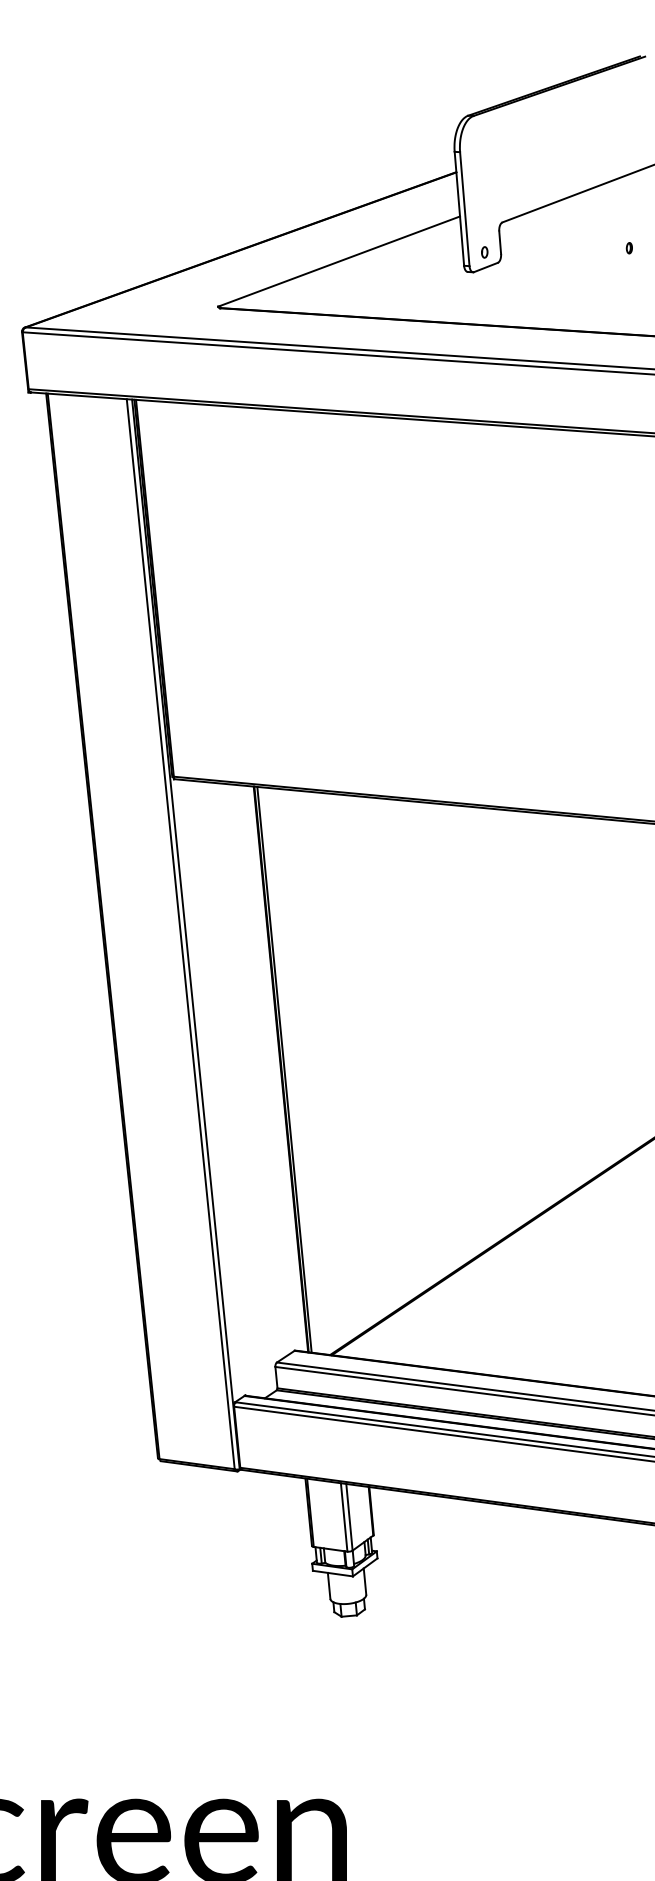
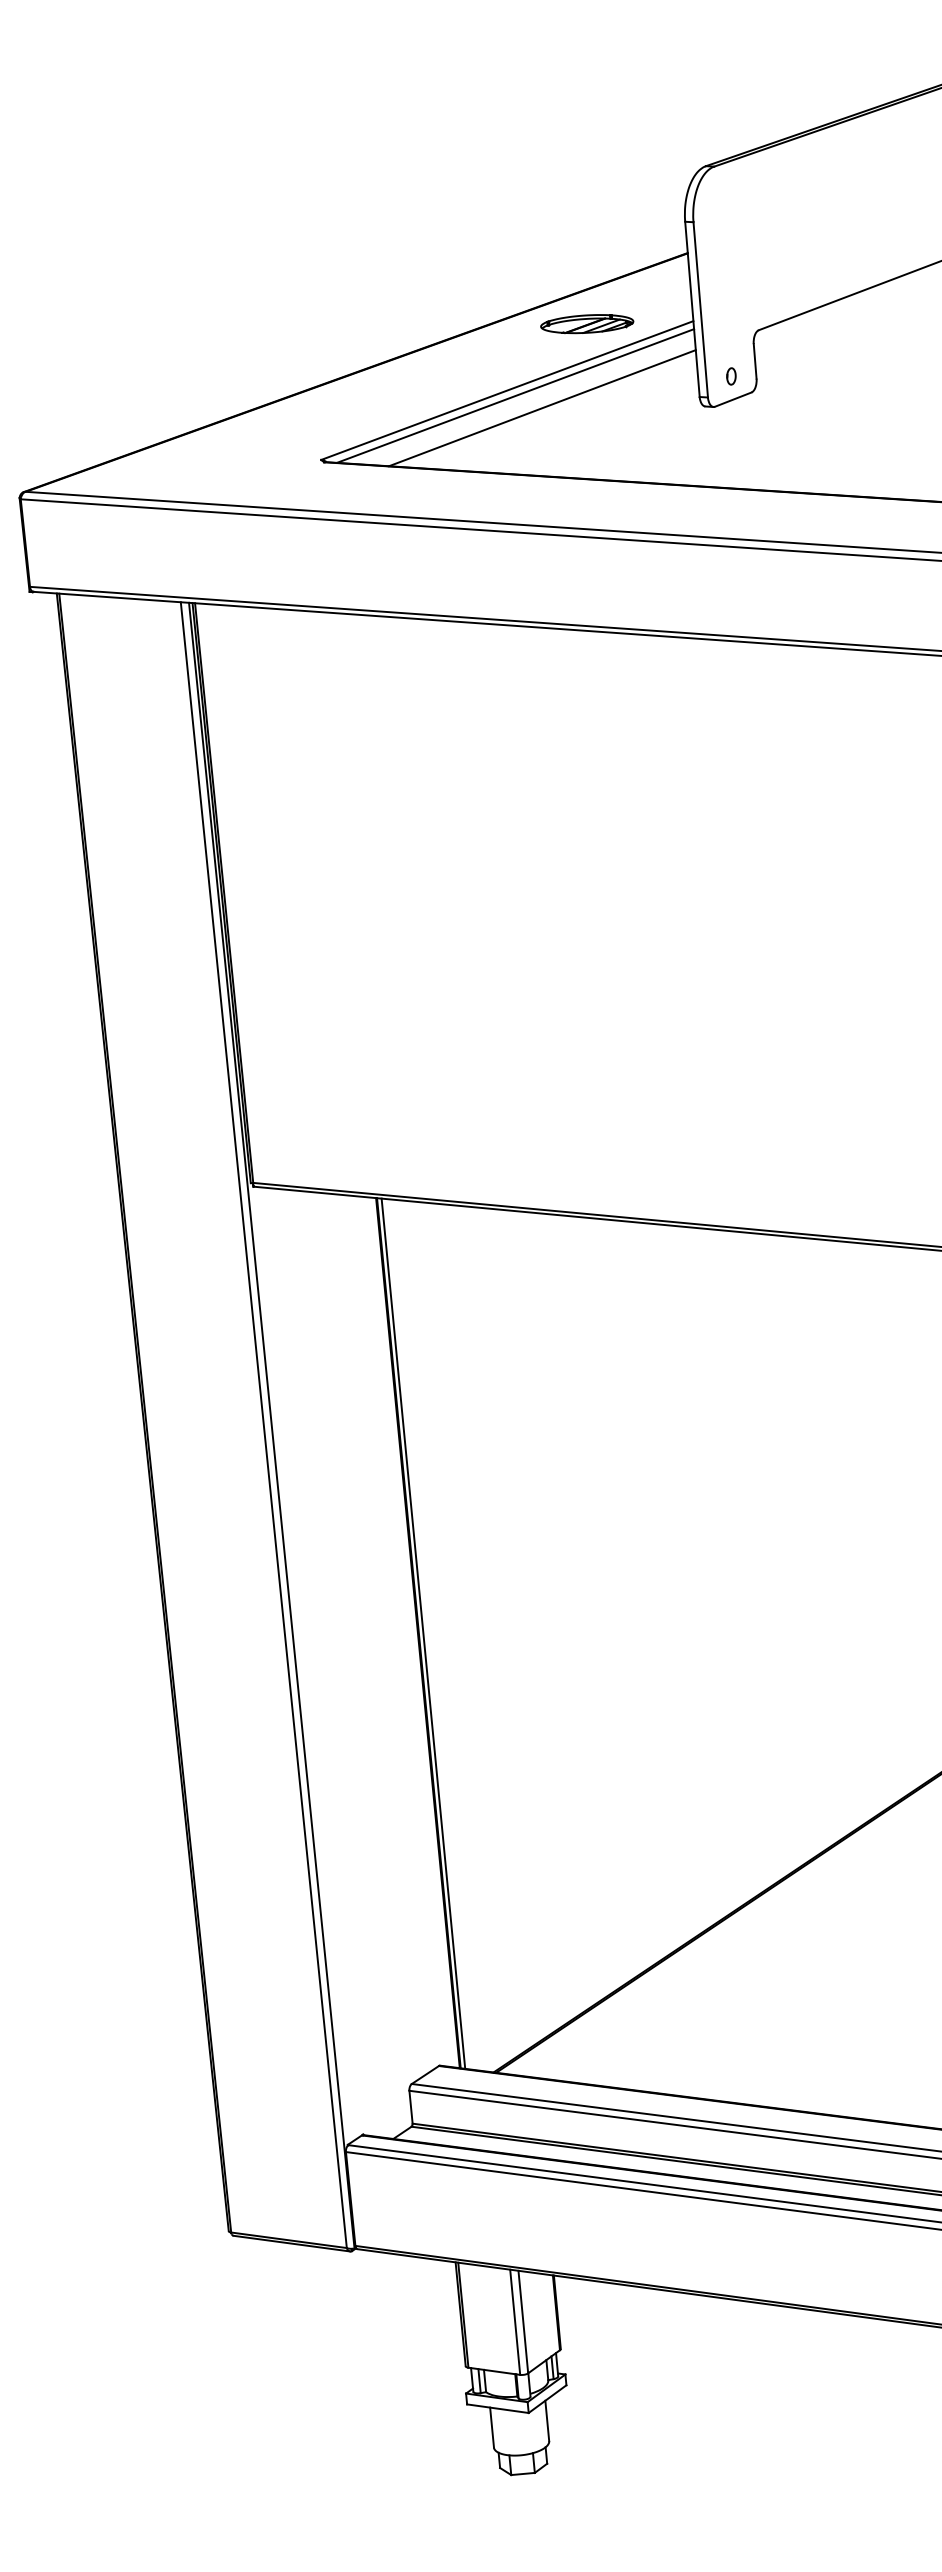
part: (390, 218) -> (586, 324), added
line: (344, 264) -> (515, 395), added
line: (361, 272) -> (541, 407), added

